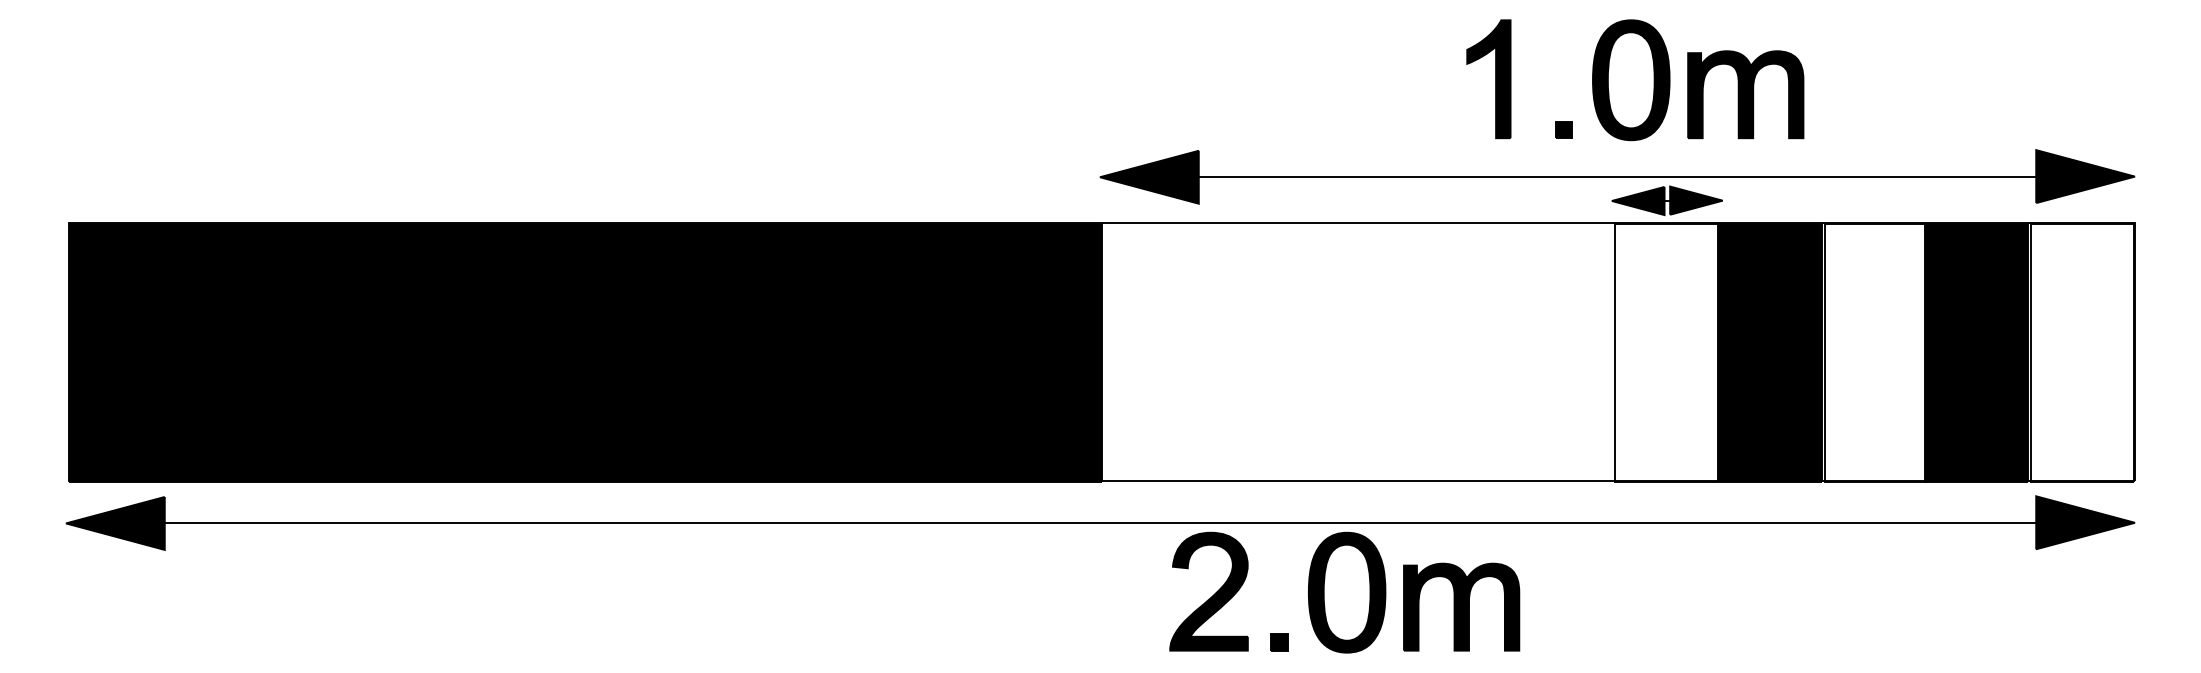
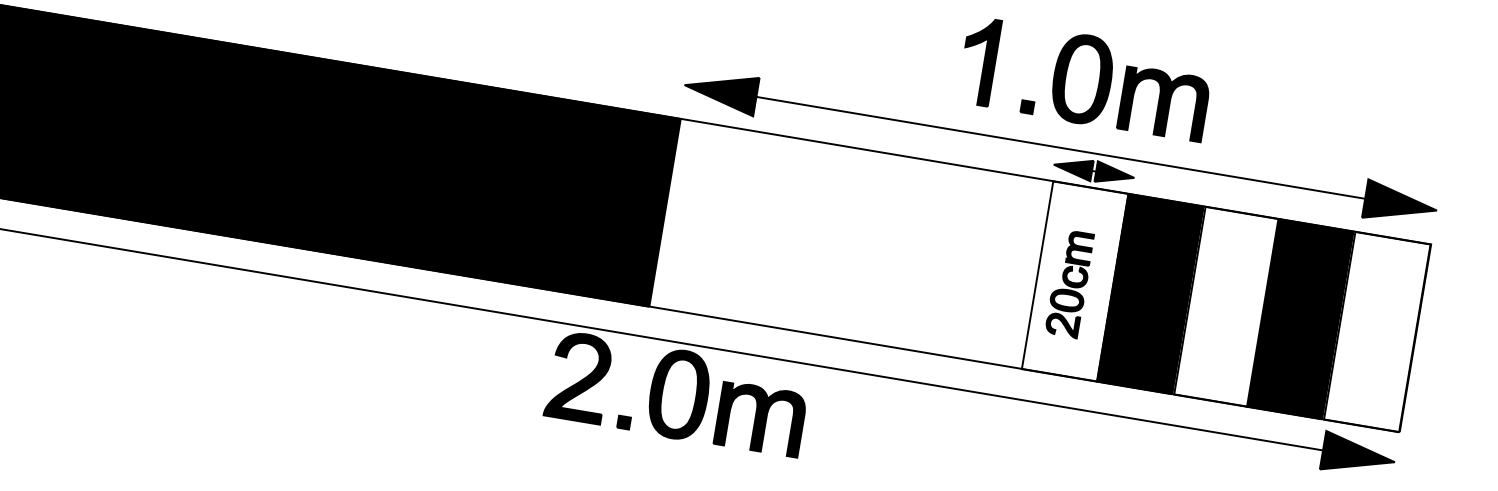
part: (1660, 357) -> (1070, 284), added
part: (1344, 592) -> (677, 394), moved

